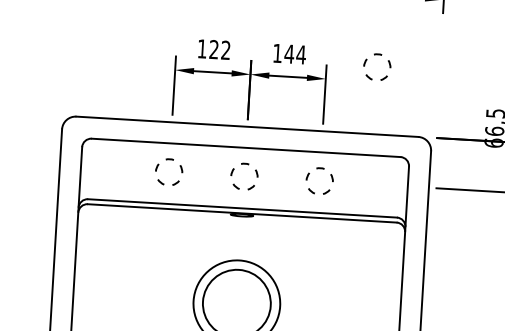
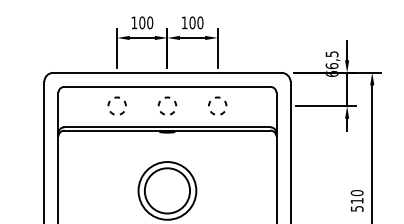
text: (220, 49) -> (146, 22), 122 -> 100
text: (295, 53) -> (196, 22), 144 -> 100
part: (378, 55) -> (251, 20), removed

